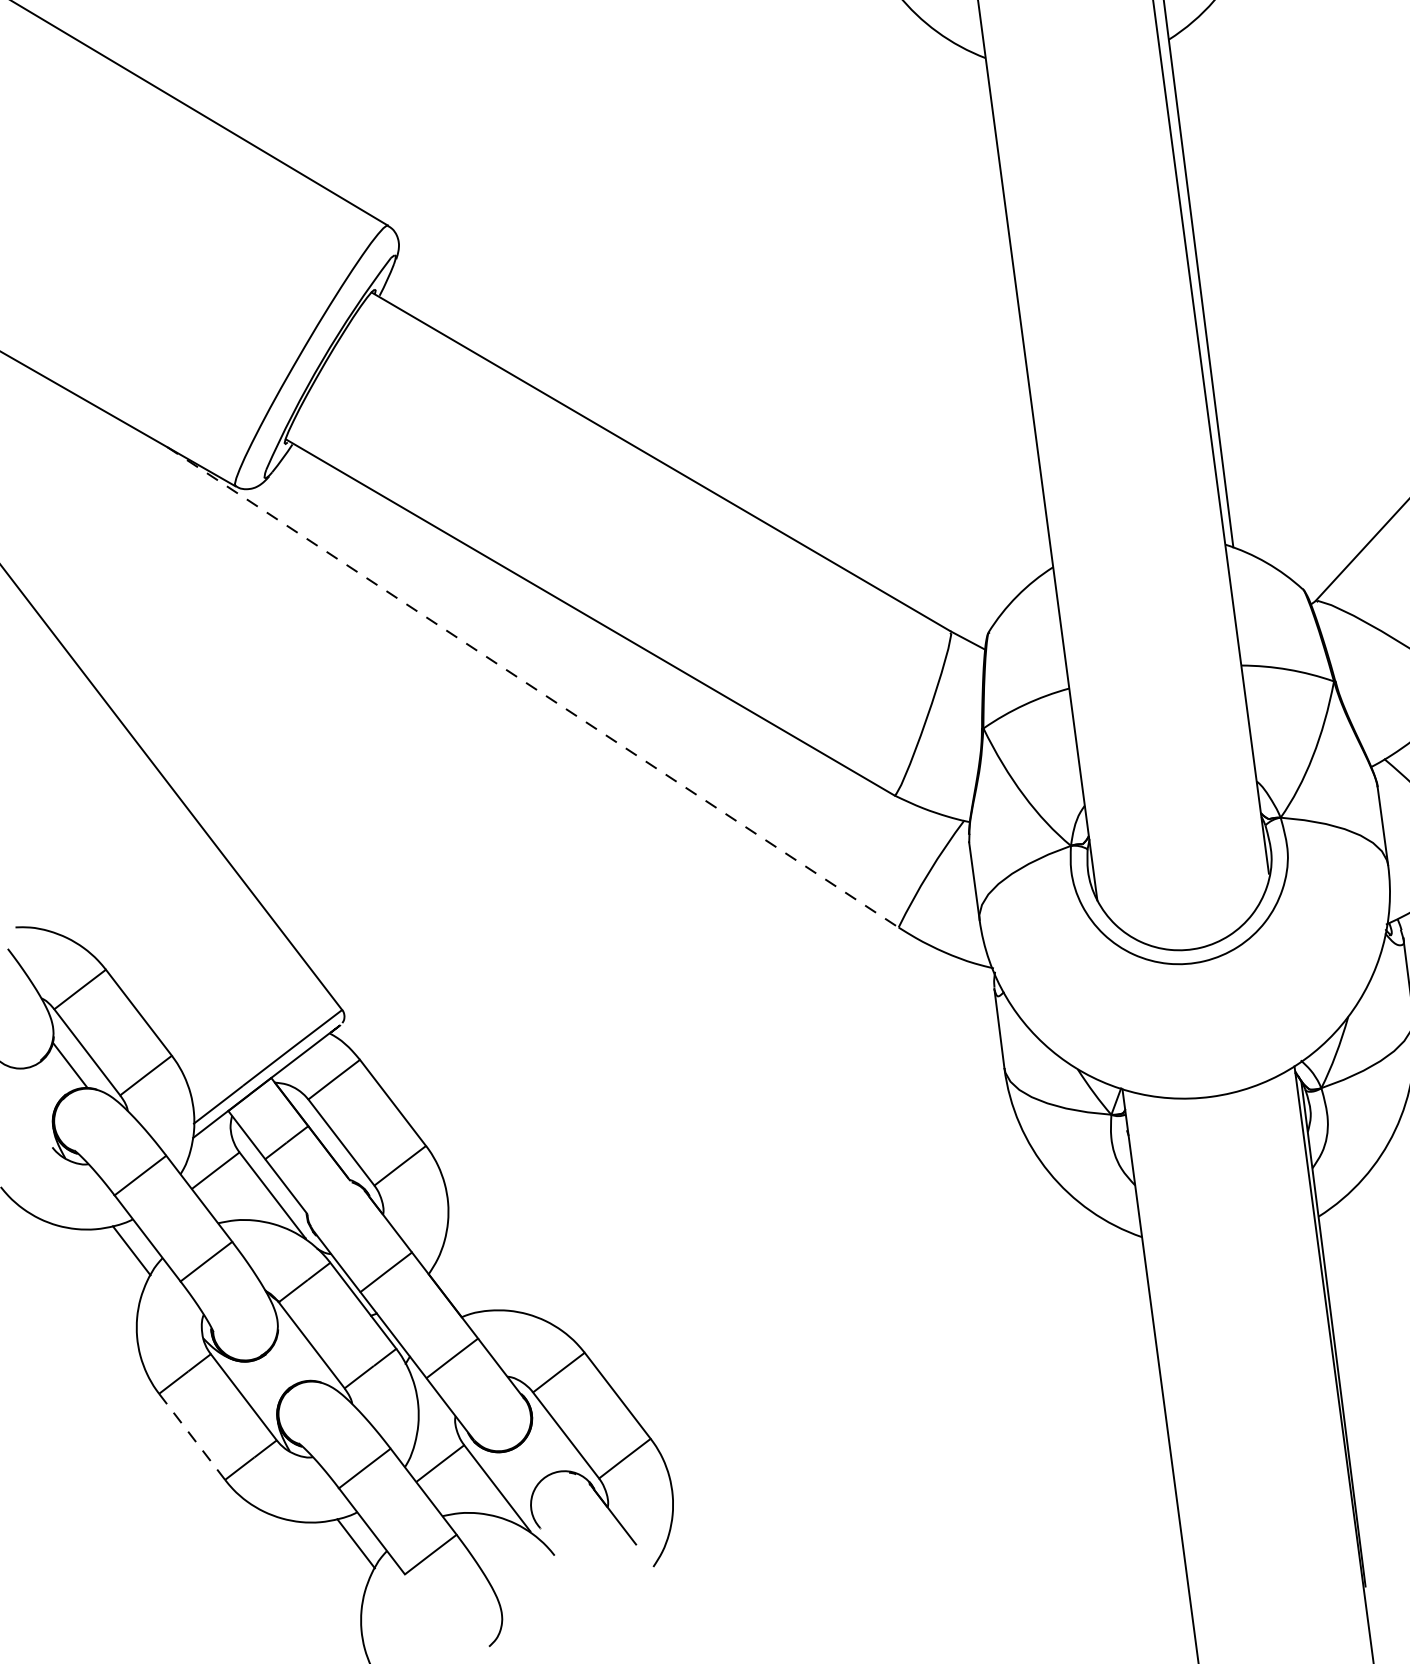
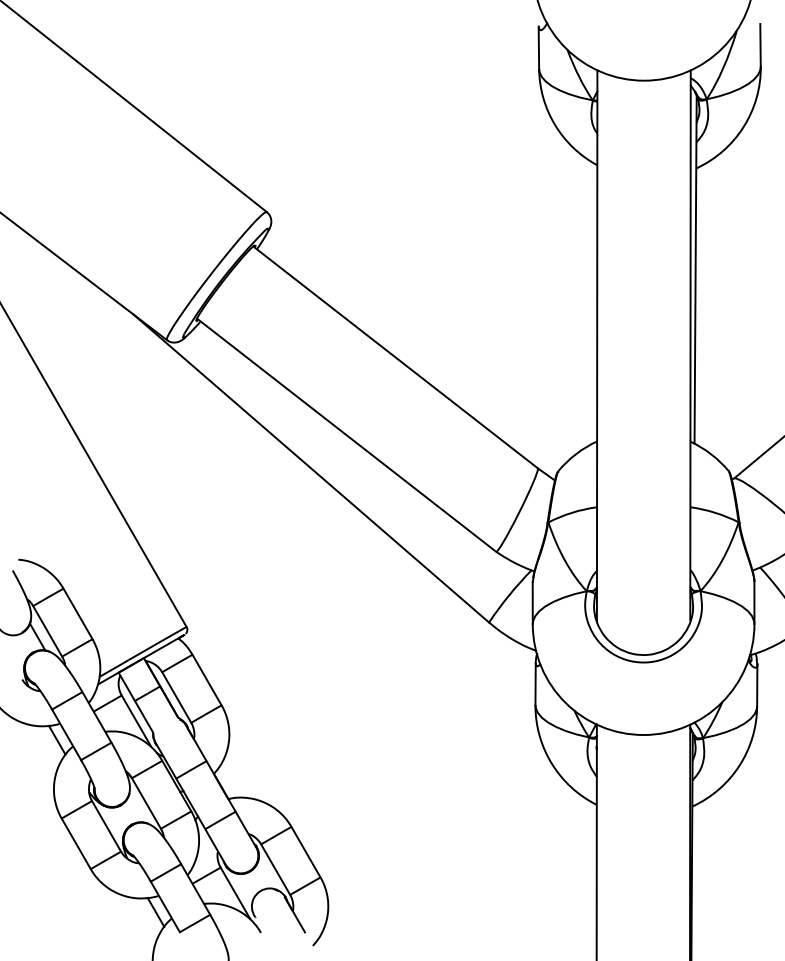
line: (533, 687) -> (311, 468), dashed -> solid
line: (192, 1438) -> (76, 844), dashed -> solid

